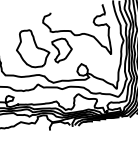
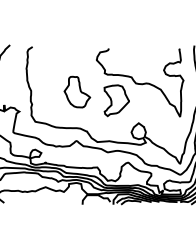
part: (32, 48) -> (77, 91), size x0.6

